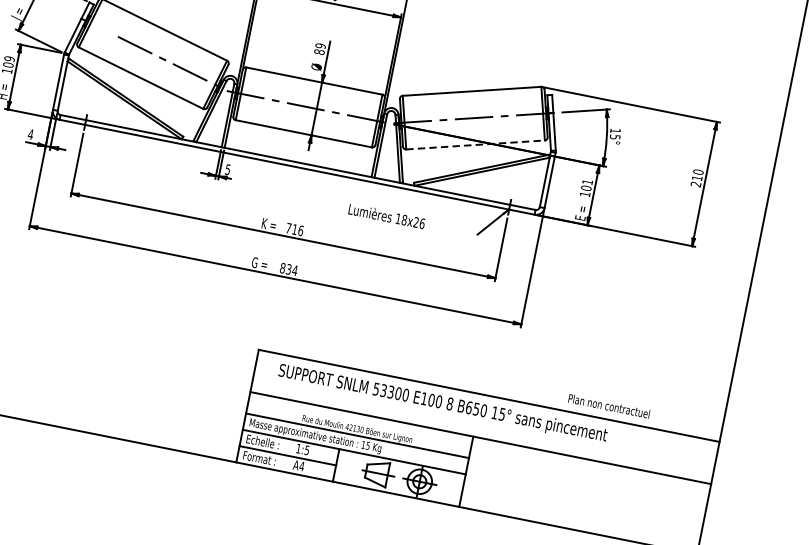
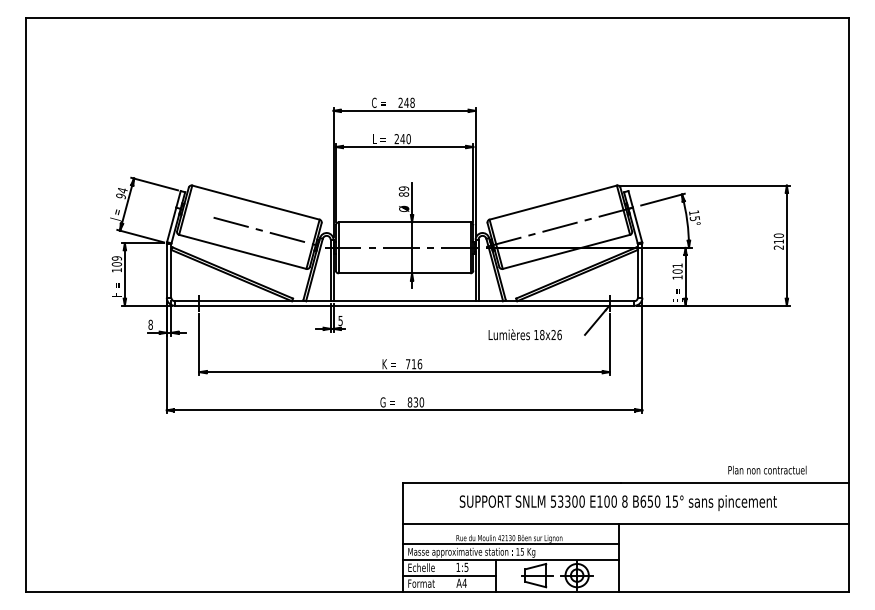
text: (30, 134) -> (150, 324), 4 -> 8
line: (475, 144) -> (566, 251), dashed -> solid
text: (386, 215) -> (524, 334), moved
text: (294, 270) -> (421, 402), 834 -> 830
text: (442, 403) -> (617, 502), moved
text: (609, 405) -> (767, 469), moved

